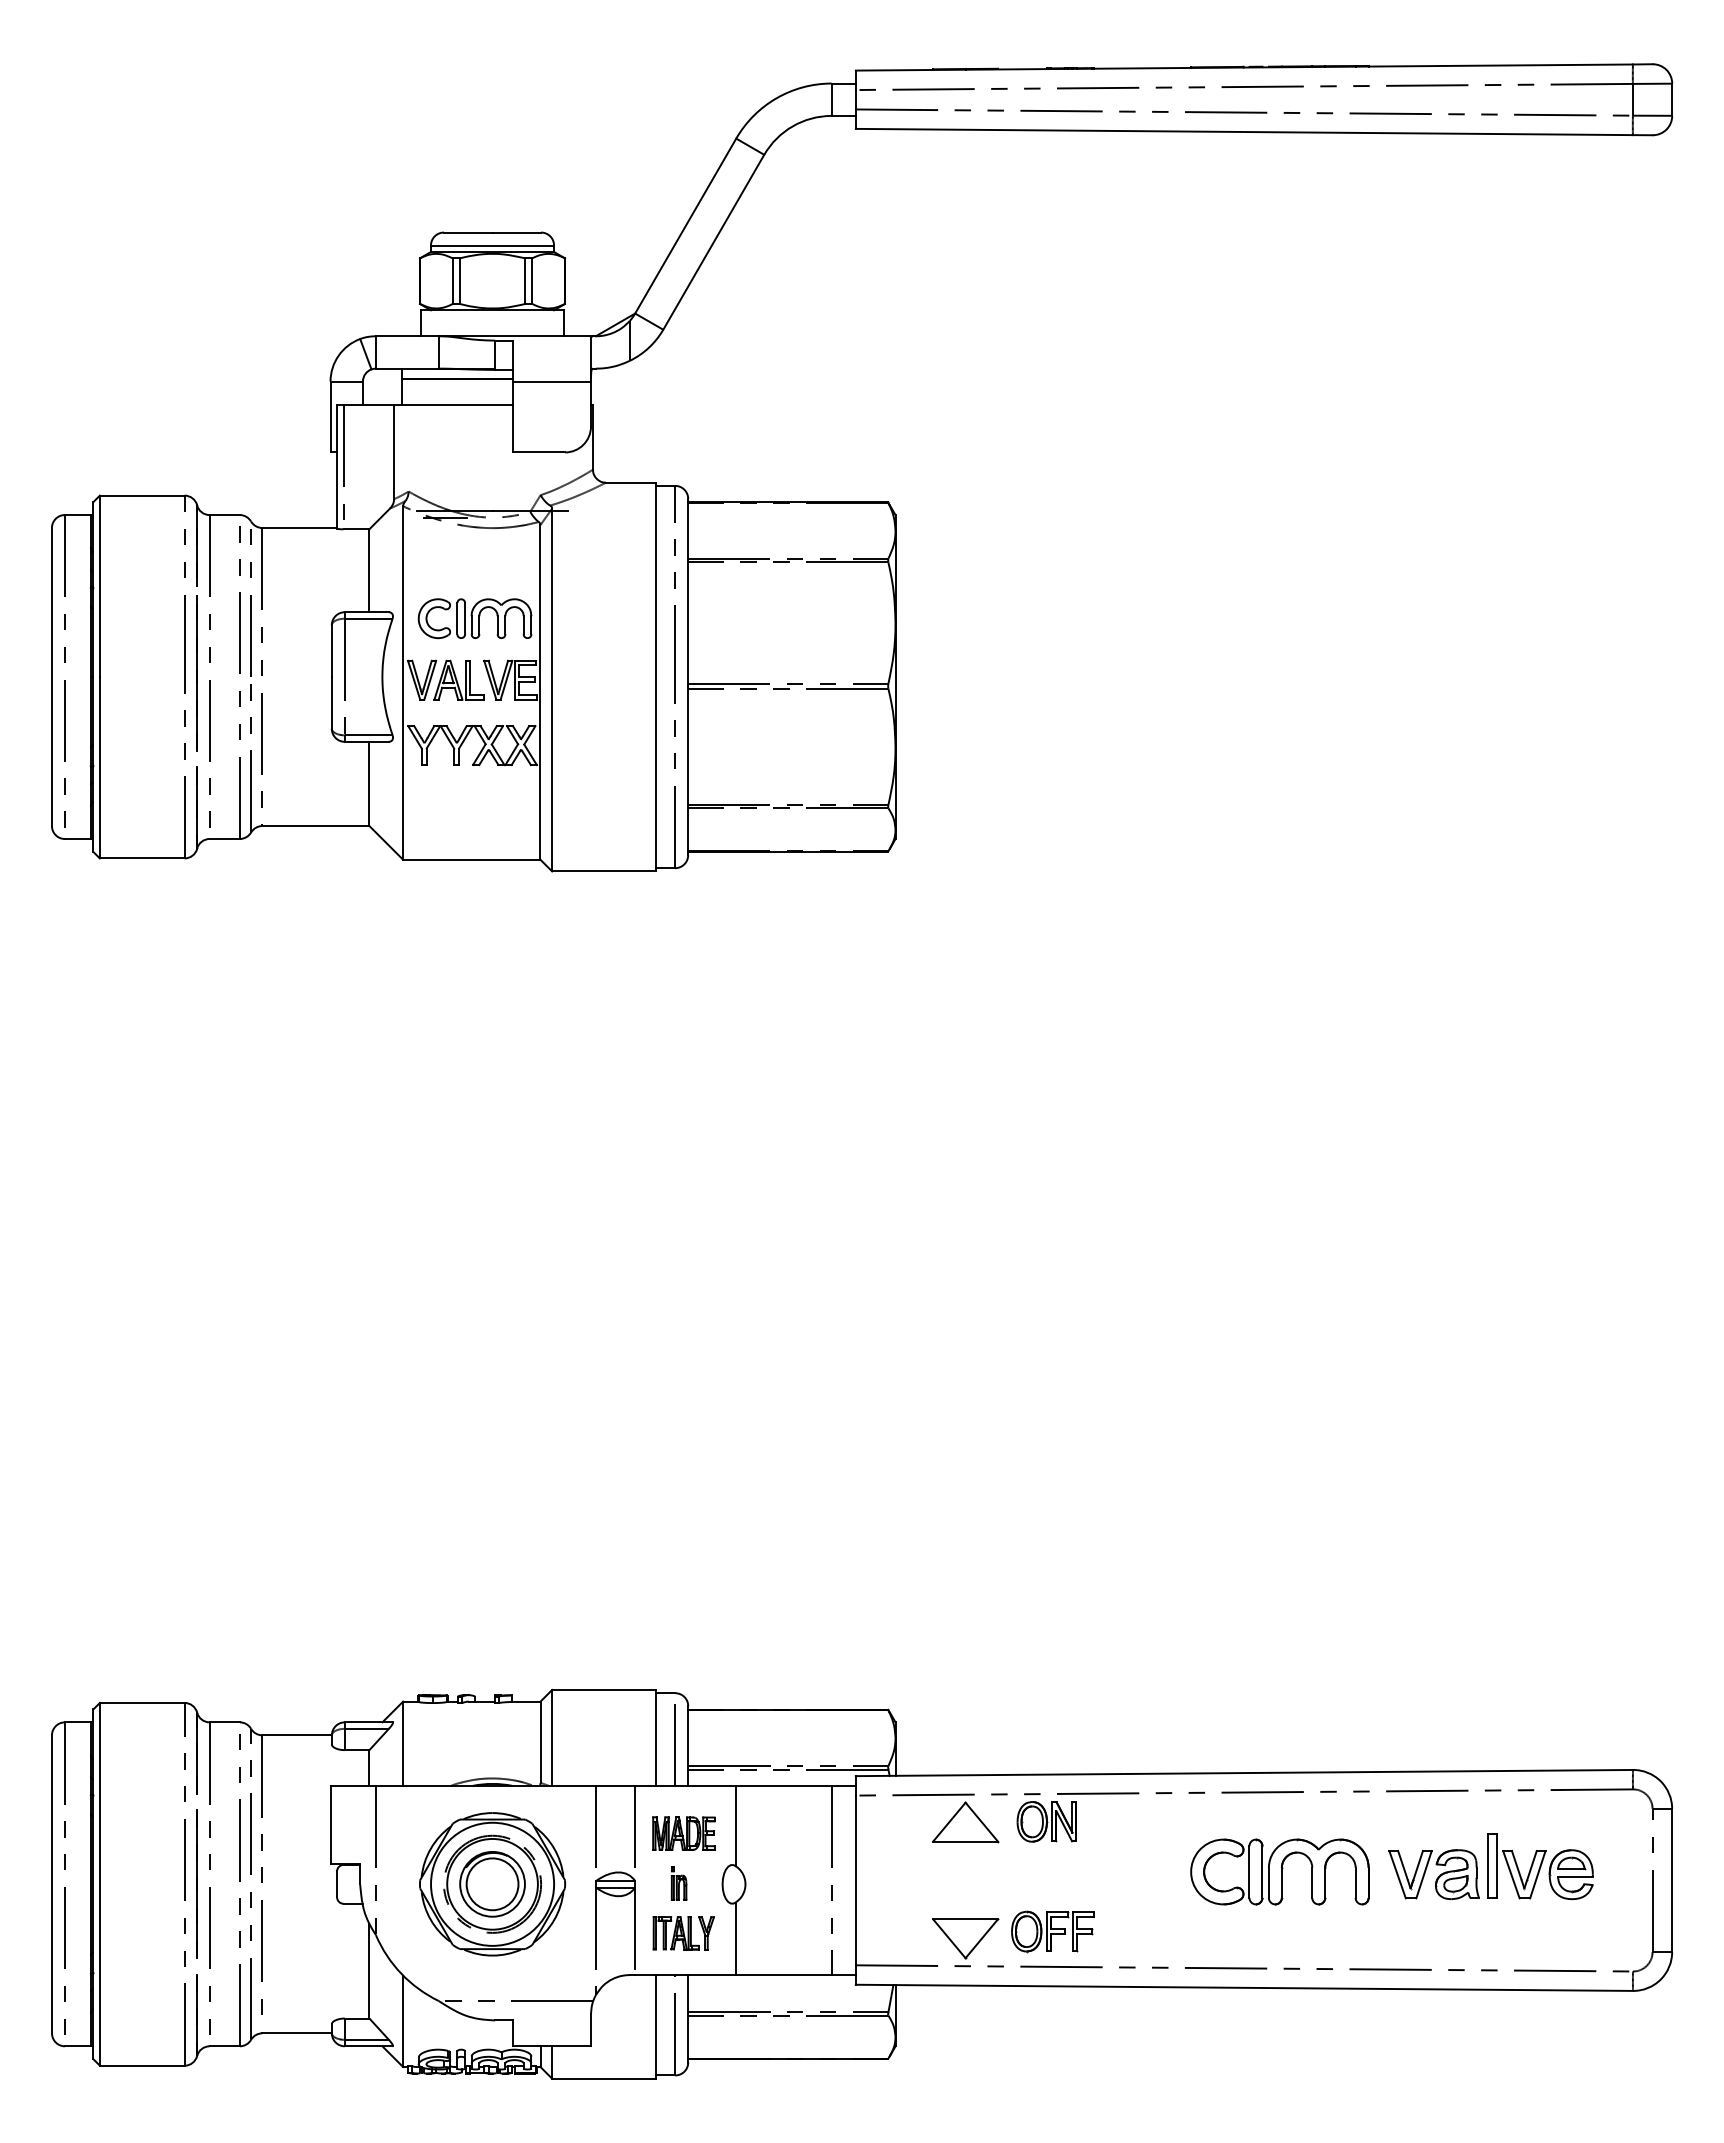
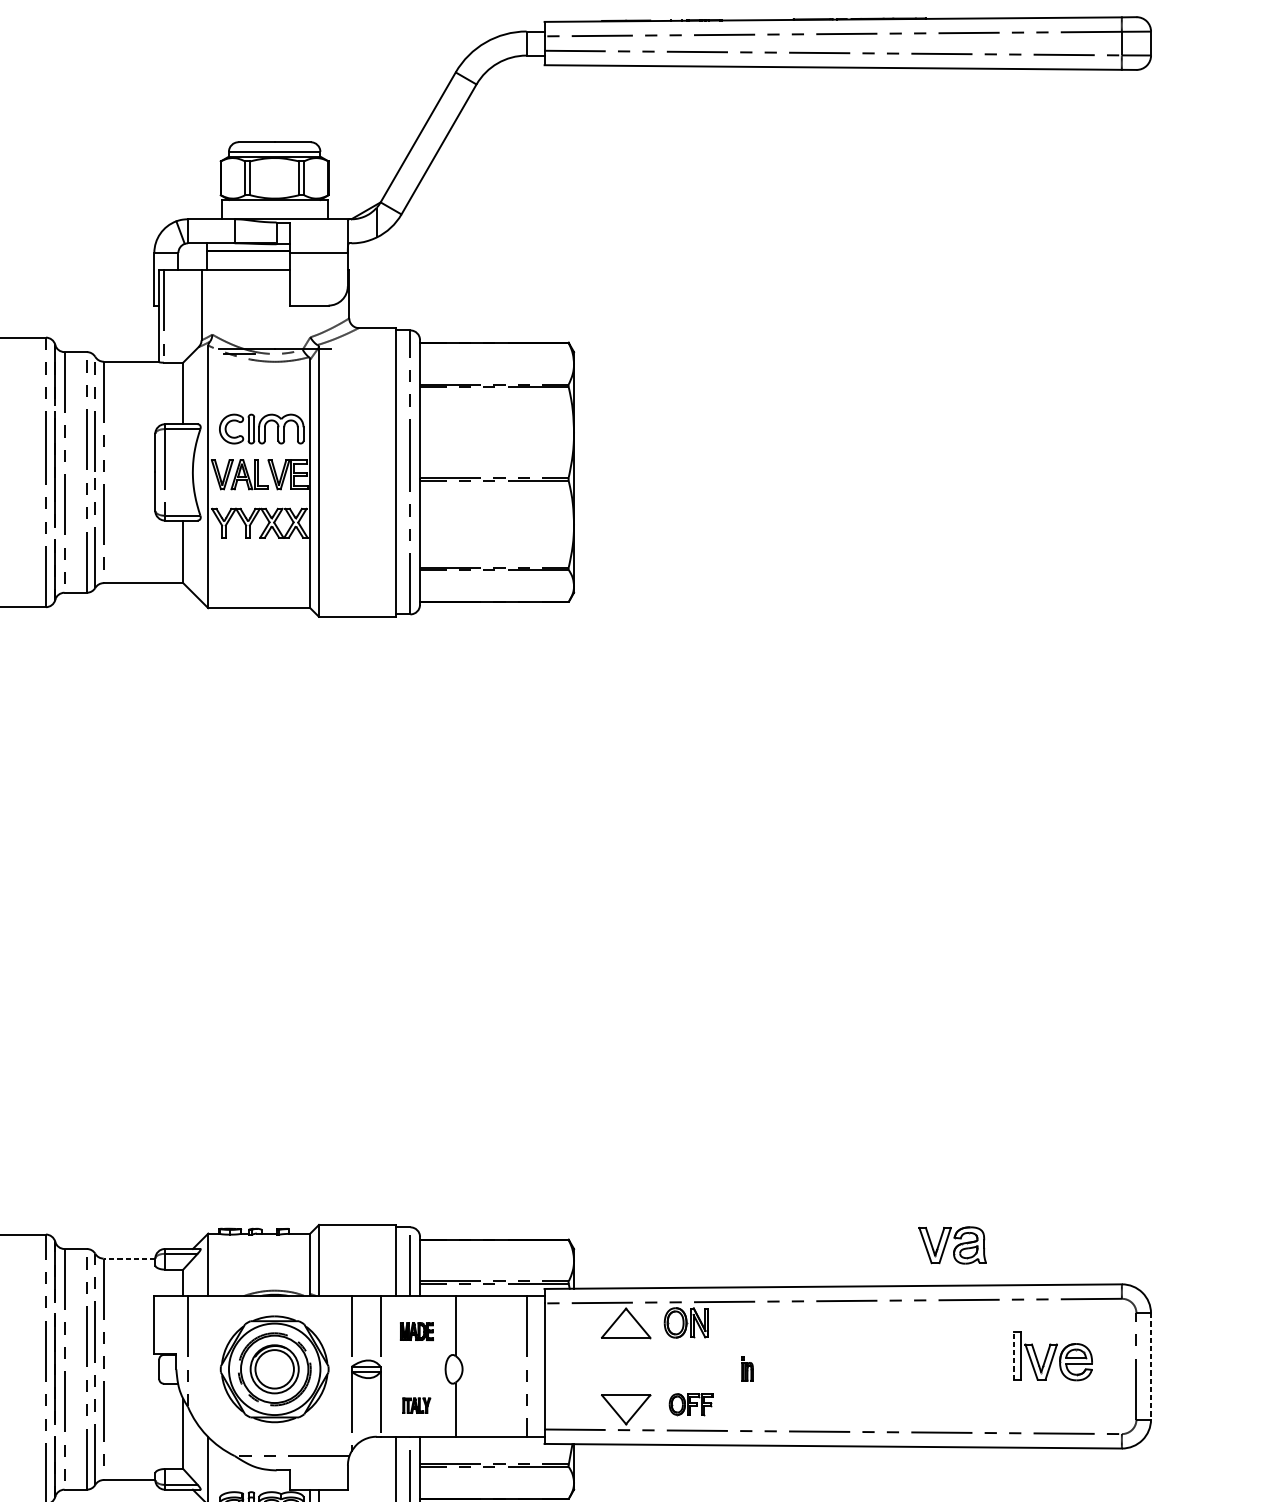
line: (297, 1735) -> (129, 1258), solid -> dashed
part: (683, 1833) -> (416, 1331), size x0.7
line: (1488, 1865) -> (1014, 1355), solid -> dashed
part: (1279, 1871) -> (859, 1359), removed
part: (1433, 1874) -> (952, 1245), moved
line: (1672, 1880) -> (1151, 1366), solid -> dashed
part: (678, 1883) -> (747, 1368), moved
part: (1052, 1931) -> (690, 1404), size x0.7
part: (683, 1933) -> (416, 1405), size x0.6

